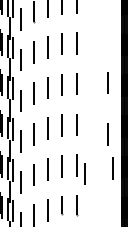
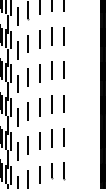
line: (107, 82) -> (89, 68), removed
line: (106, 133) -> (88, 111), removed
line: (112, 168) -> (93, 140), removed
line: (85, 173) -> (70, 144), removed

